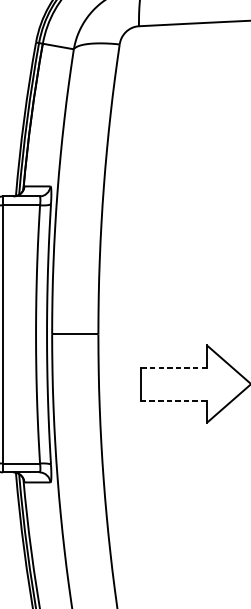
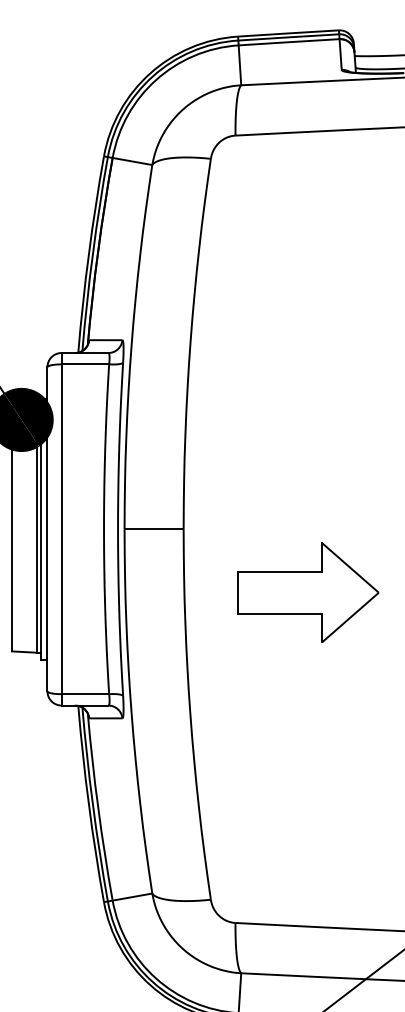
line: (173, 367) -> (279, 571), dashed -> solid
line: (174, 400) -> (280, 613), dashed -> solid

